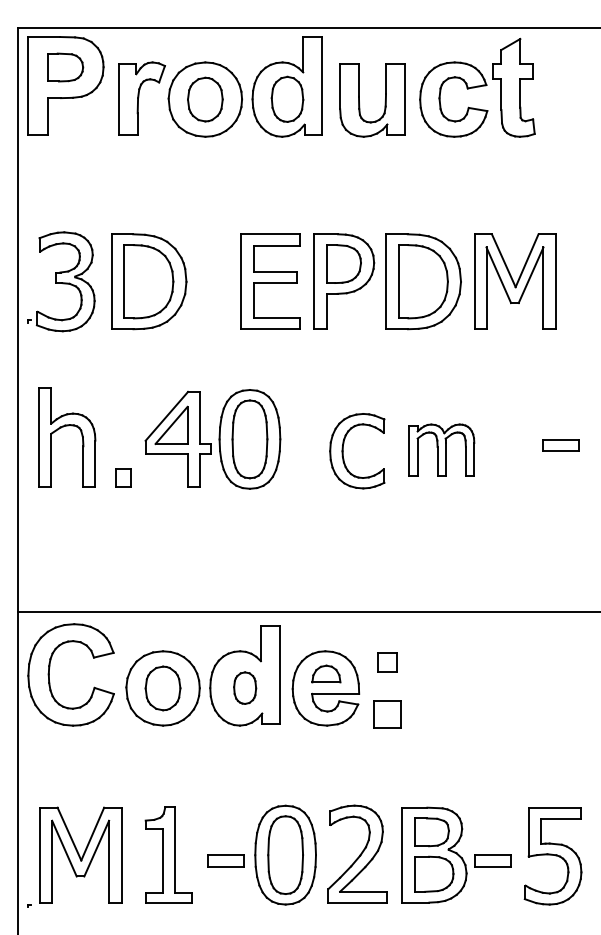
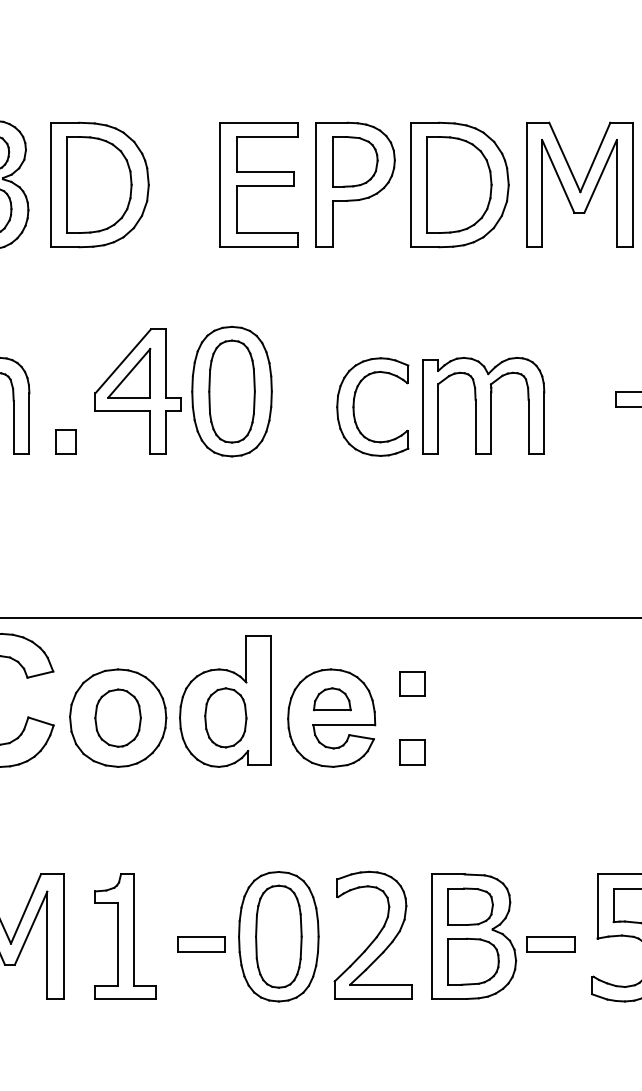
part: (441, 449) -> (483, 404), size x1.43
part: (244, 687) -> (224, 716), size x1.43
part: (387, 714) -> (412, 752), size x0.71

